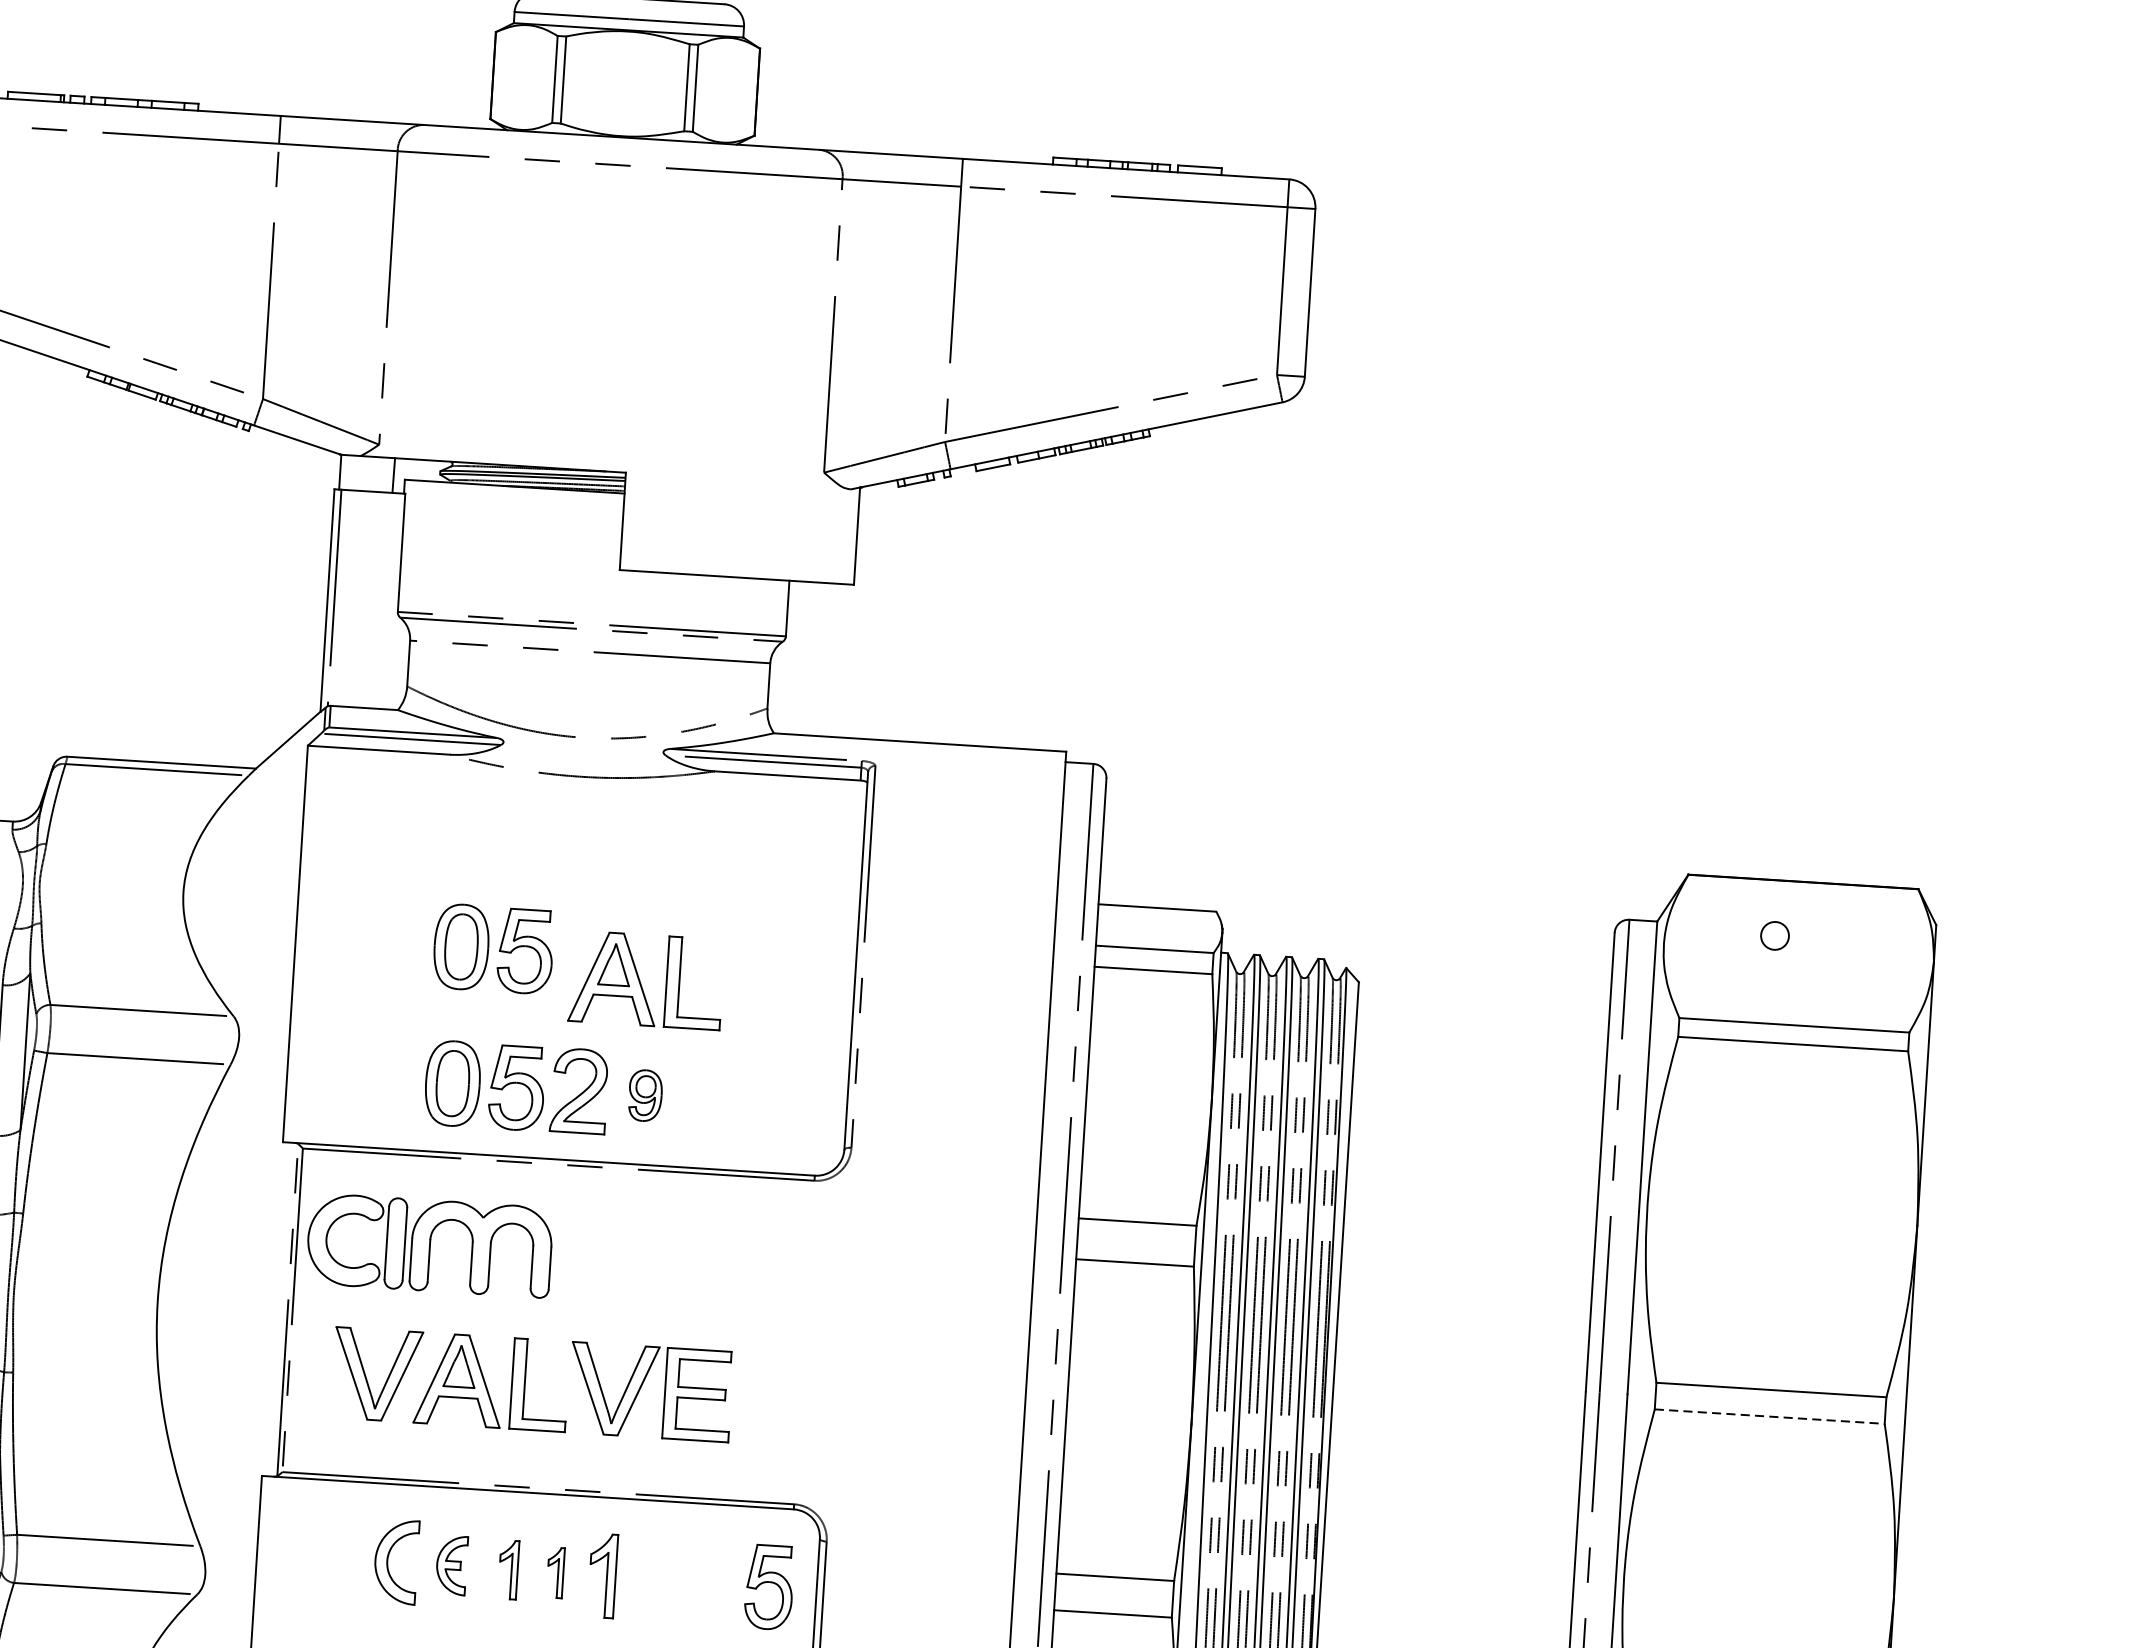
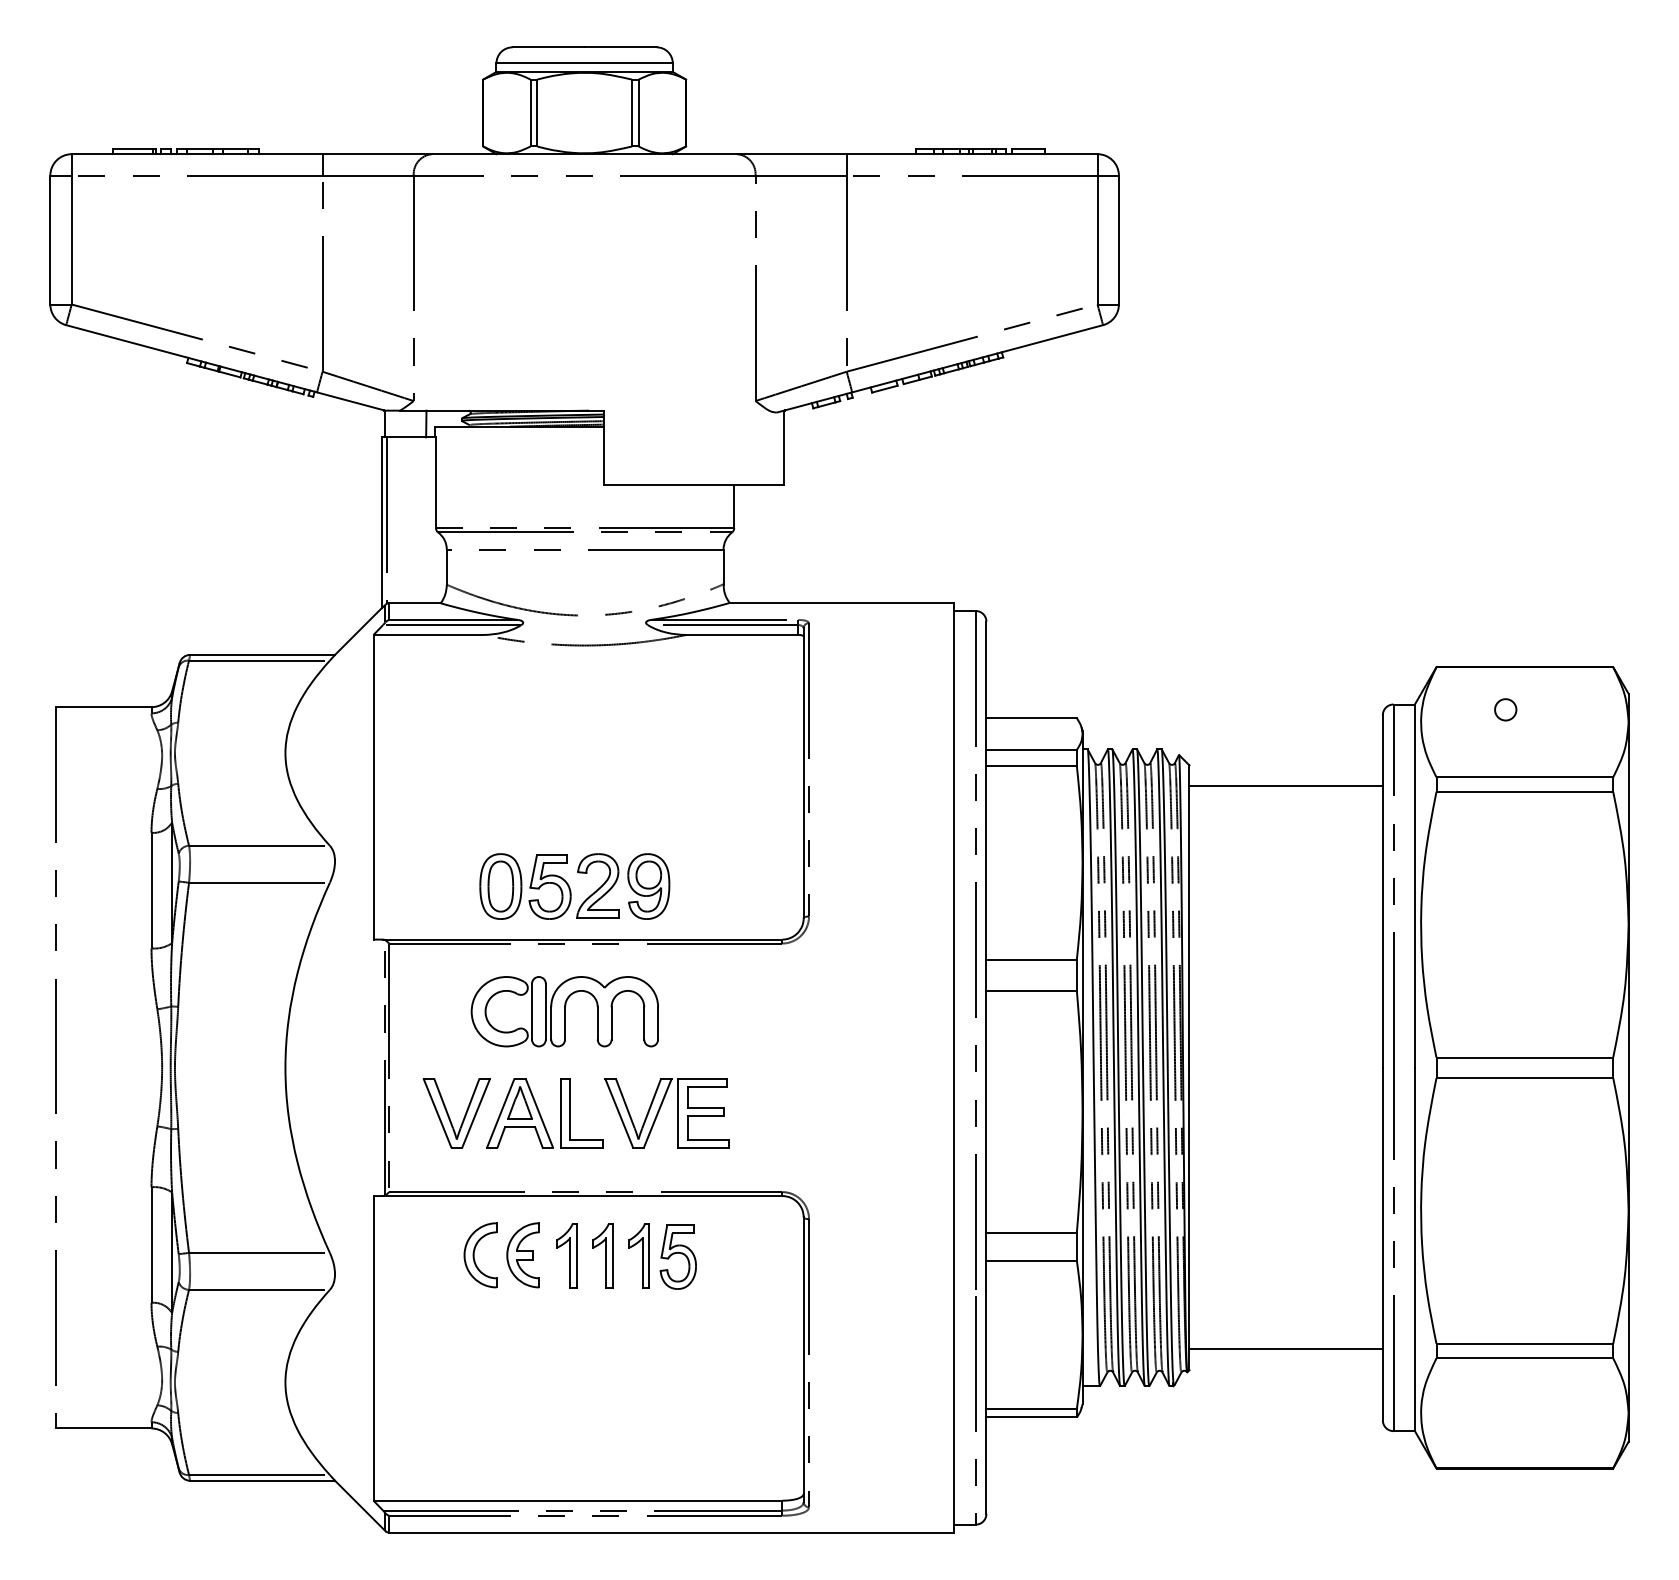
part: (493, 948) -> (525, 781), removed
part: (645, 980) -> (643, 798), removed
line: (1482, 1017) -> (1285, 786), added
part: (645, 1095) -> (648, 886), size x1.67
part: (429, 1245) -> (564, 1011), moved
line: (1770, 1417) -> (1525, 1078), dashed -> solid
part: (450, 1565) -> (522, 1255), size x1.43
part: (508, 1569) -> (566, 1255), size x1.43
part: (554, 1572) -> (602, 1255), size x1.67
part: (768, 1586) -> (677, 1256), moved

